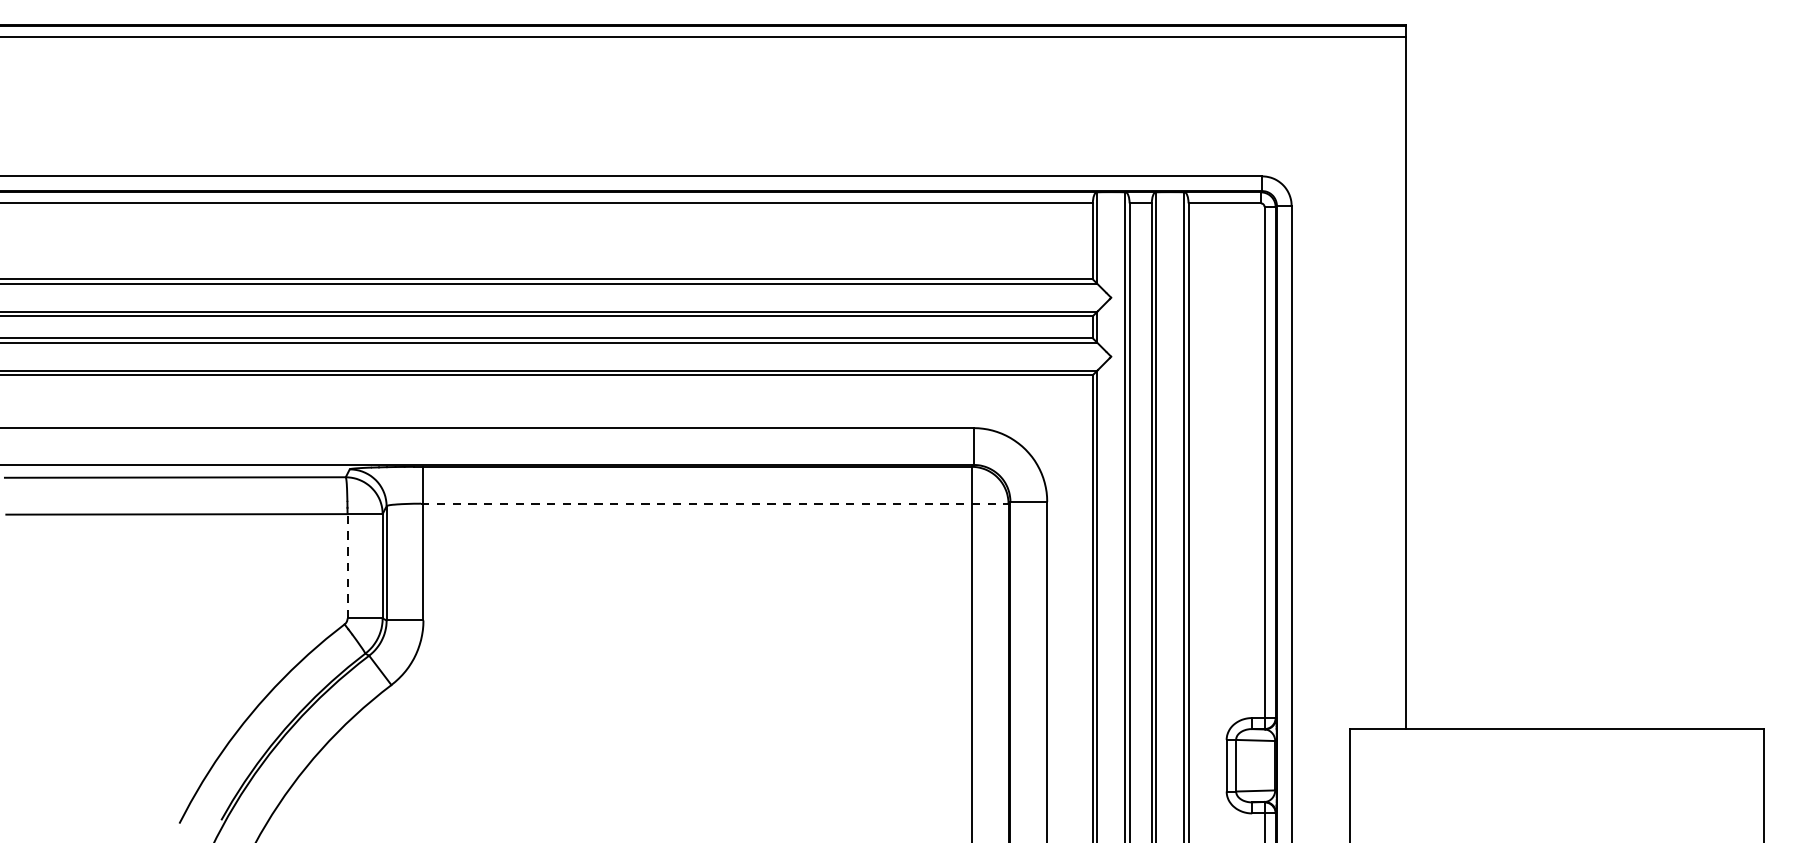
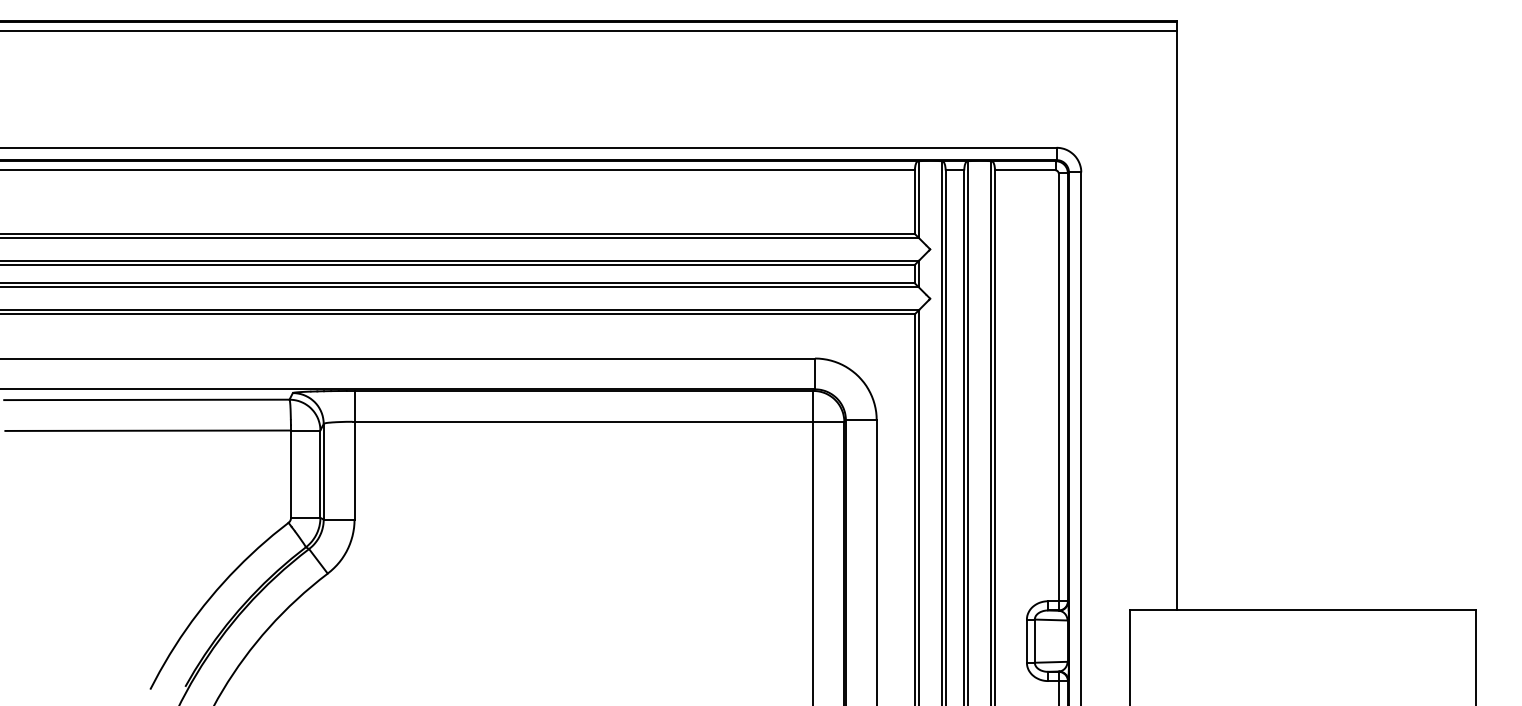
line: (714, 503) -> (598, 421), dashed -> solid
line: (348, 566) -> (291, 474), dashed -> solid

